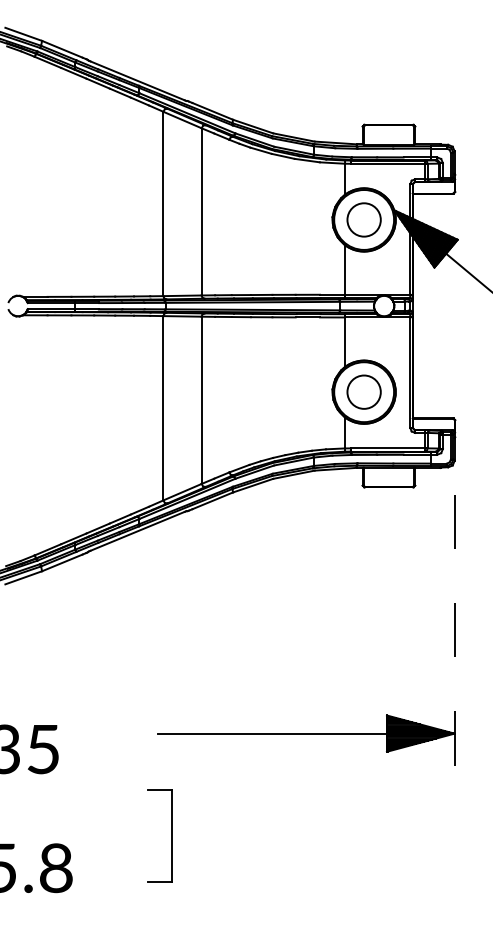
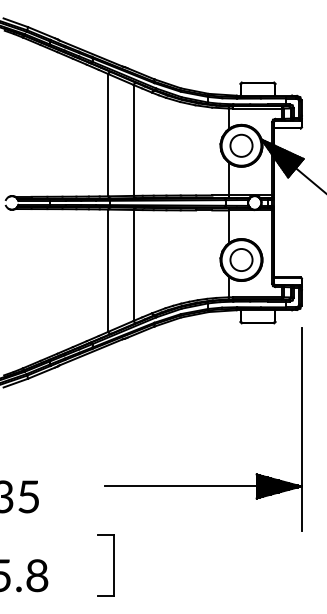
line: (454, 647) -> (301, 429), dashed -> solid
part: (171, 836) -> (113, 565), moved

